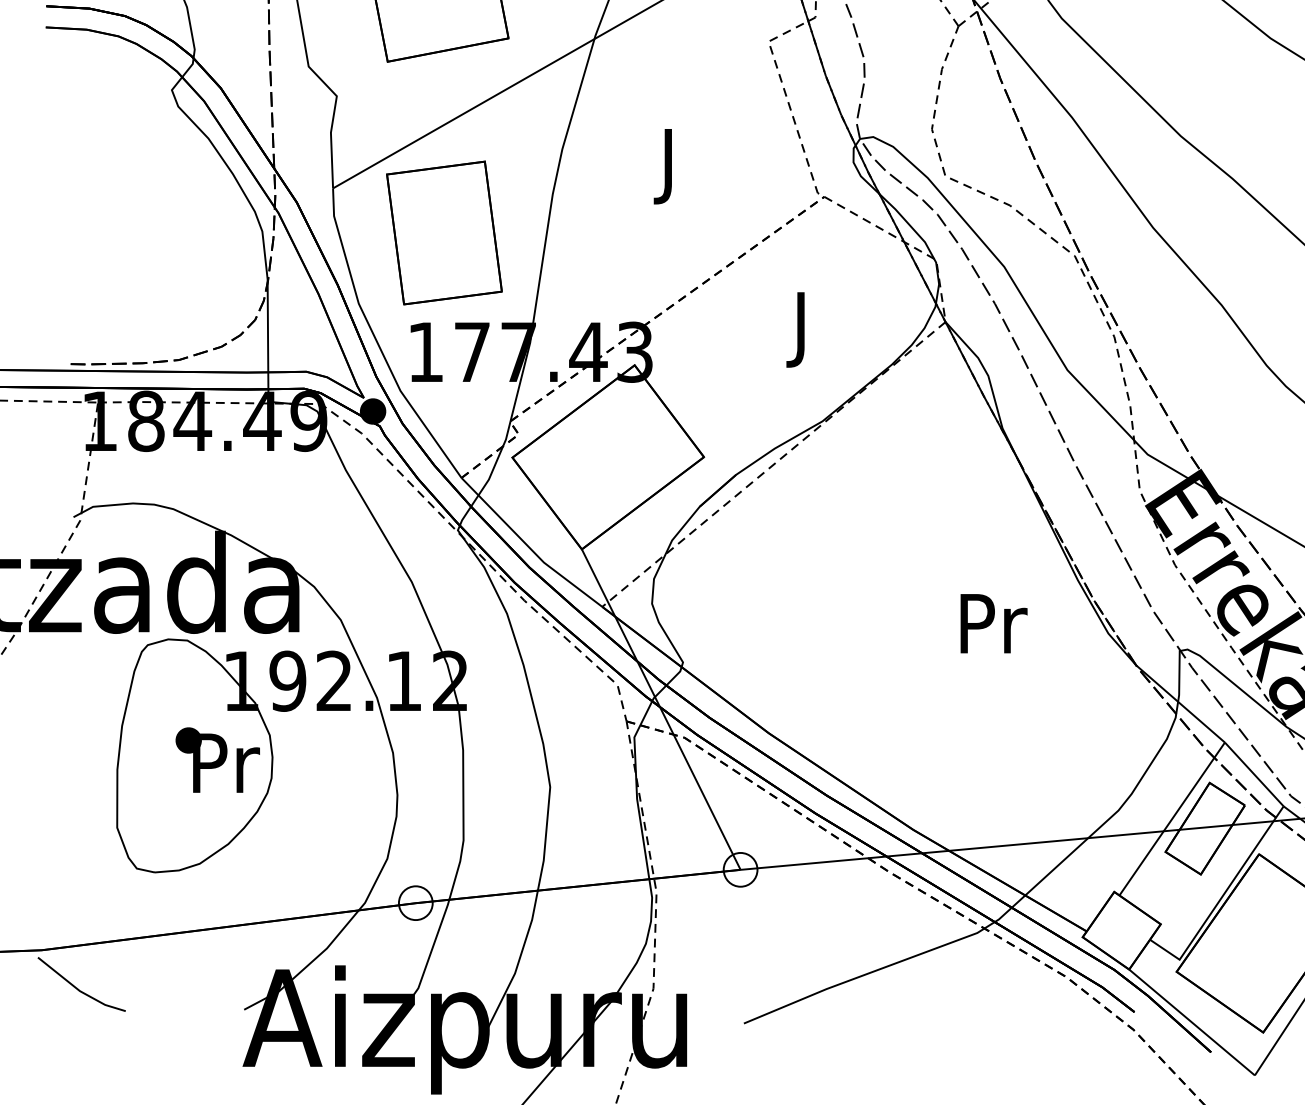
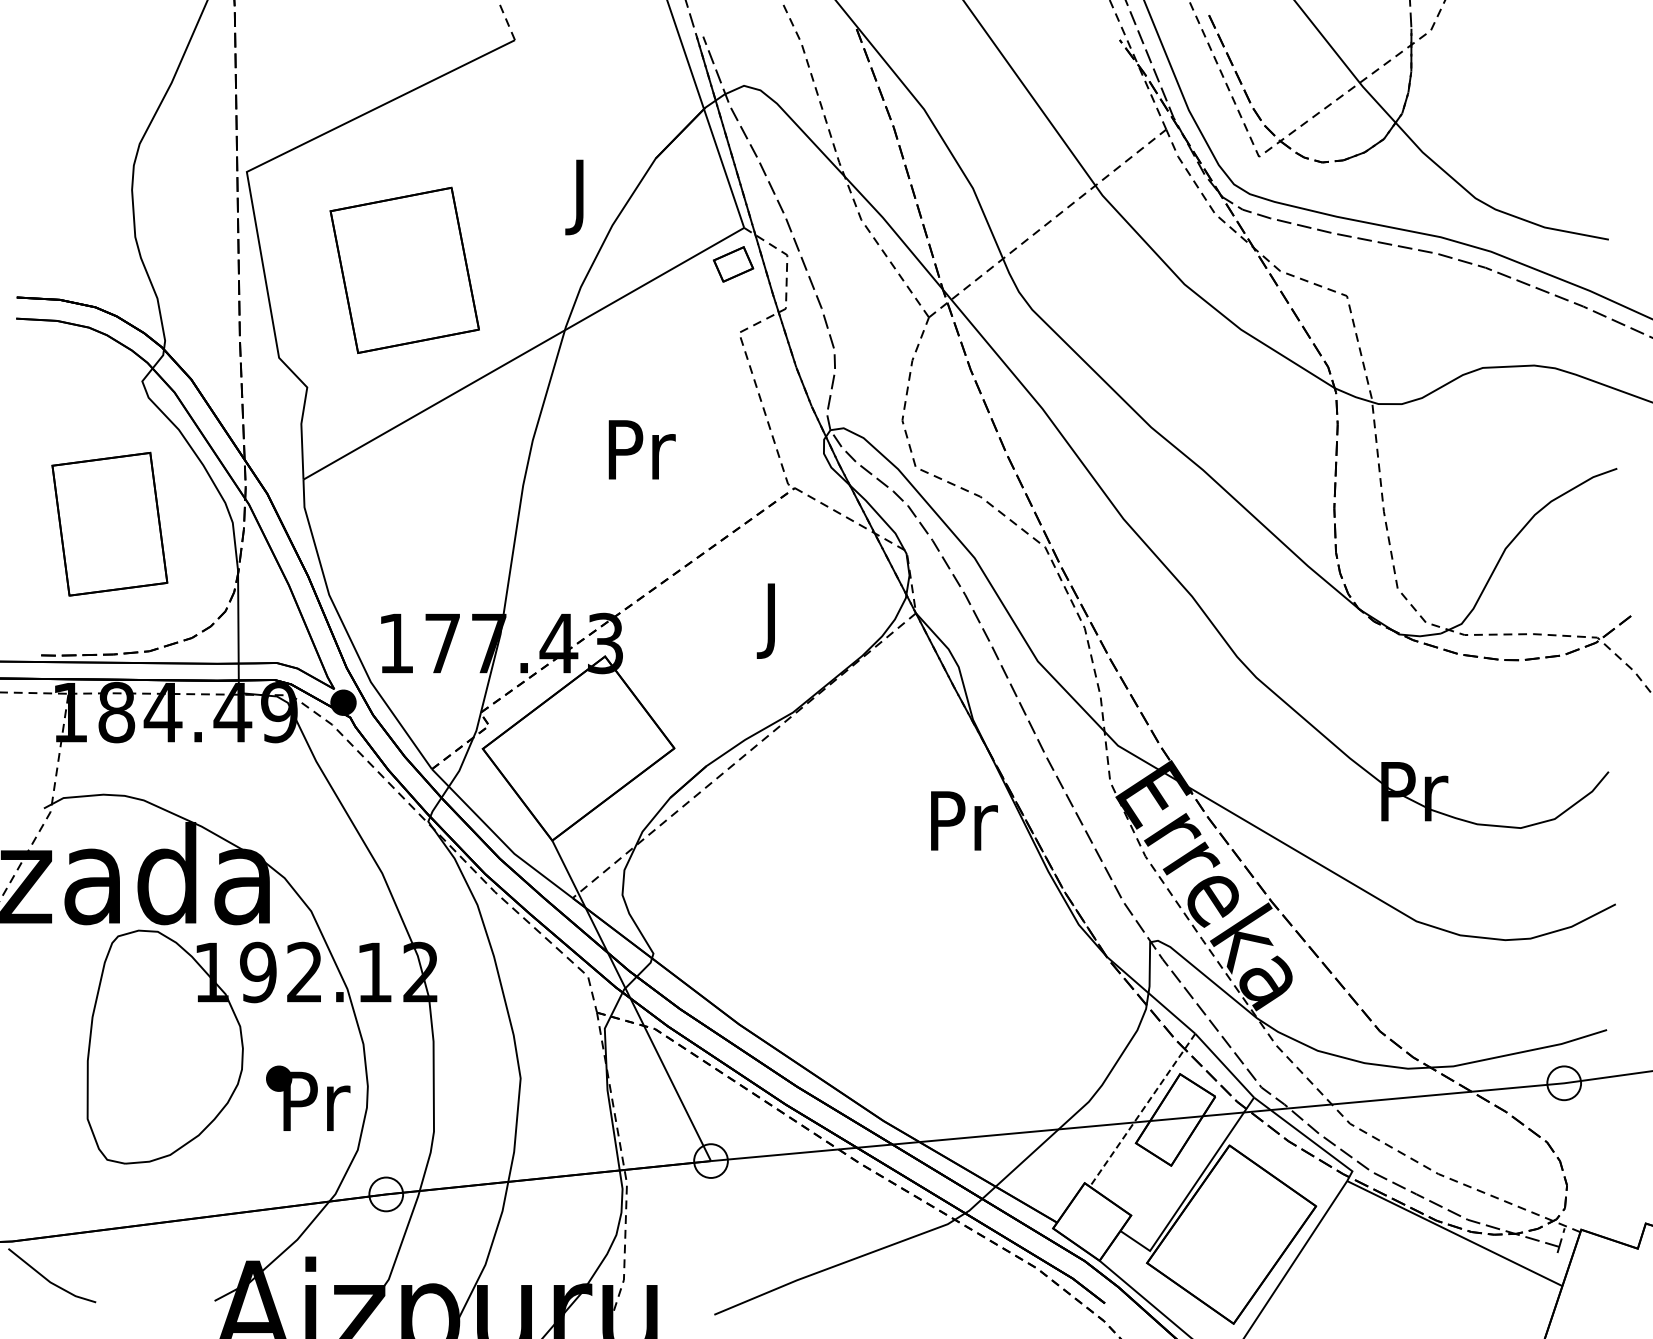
text: (671, 166) -> (641, 457), J -> Pr
part: (444, 232) -> (109, 523), moved
text: (994, 623) -> (964, 820), moved
text: (218, 759) -> (308, 1097), moved
line: (1172, 819) -> (1142, 1110), solid -> dashed

